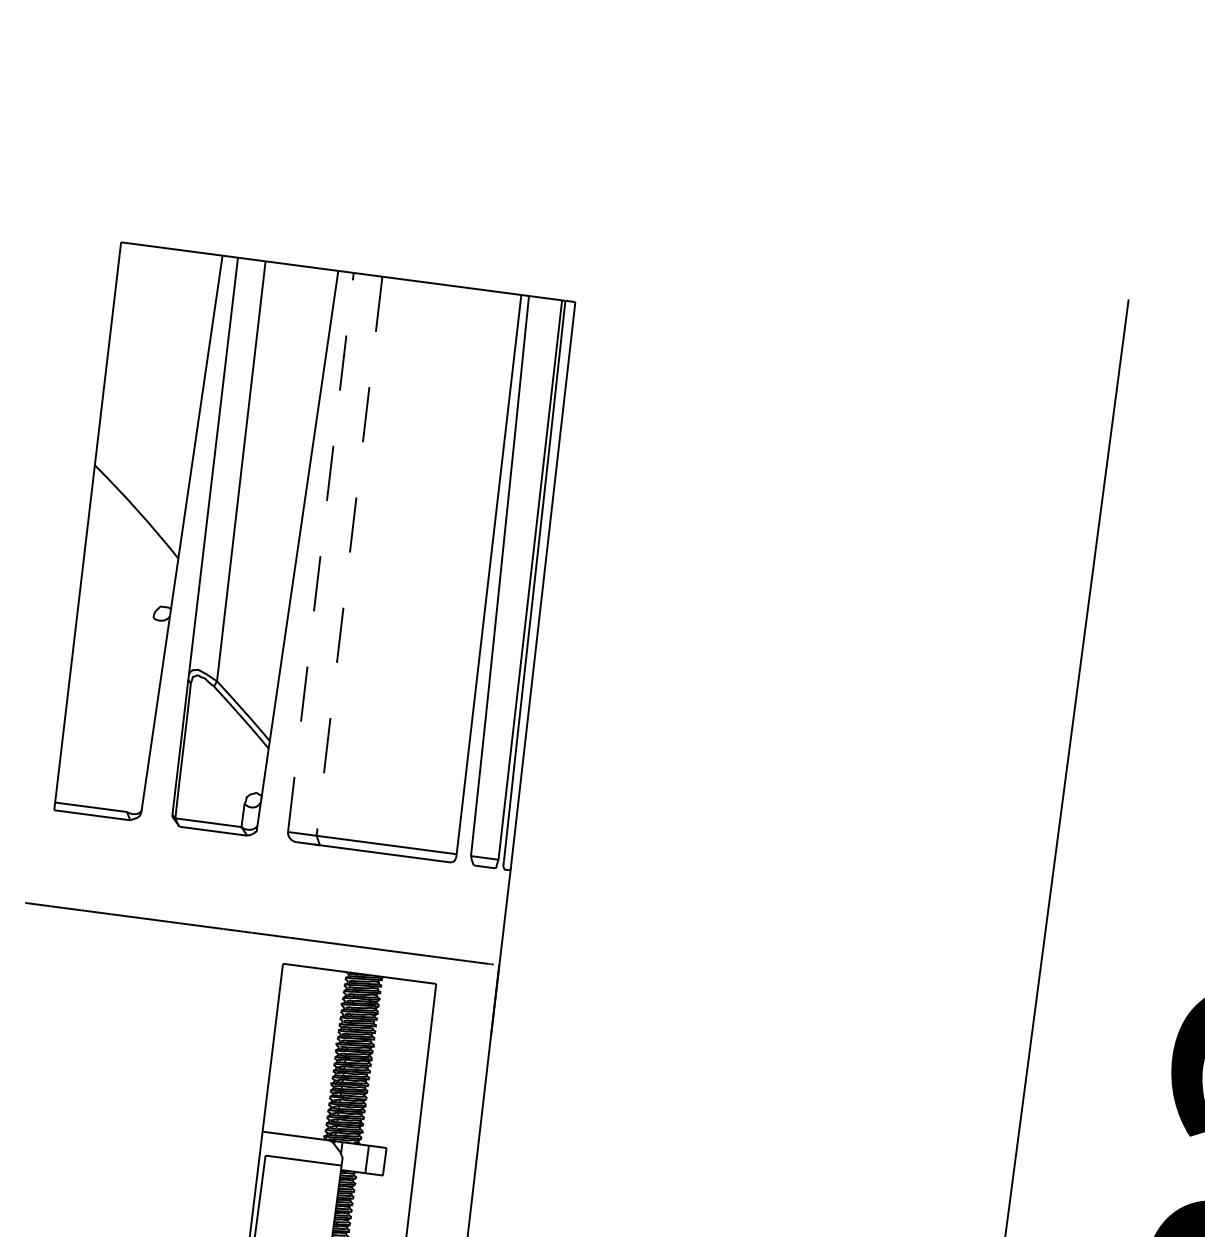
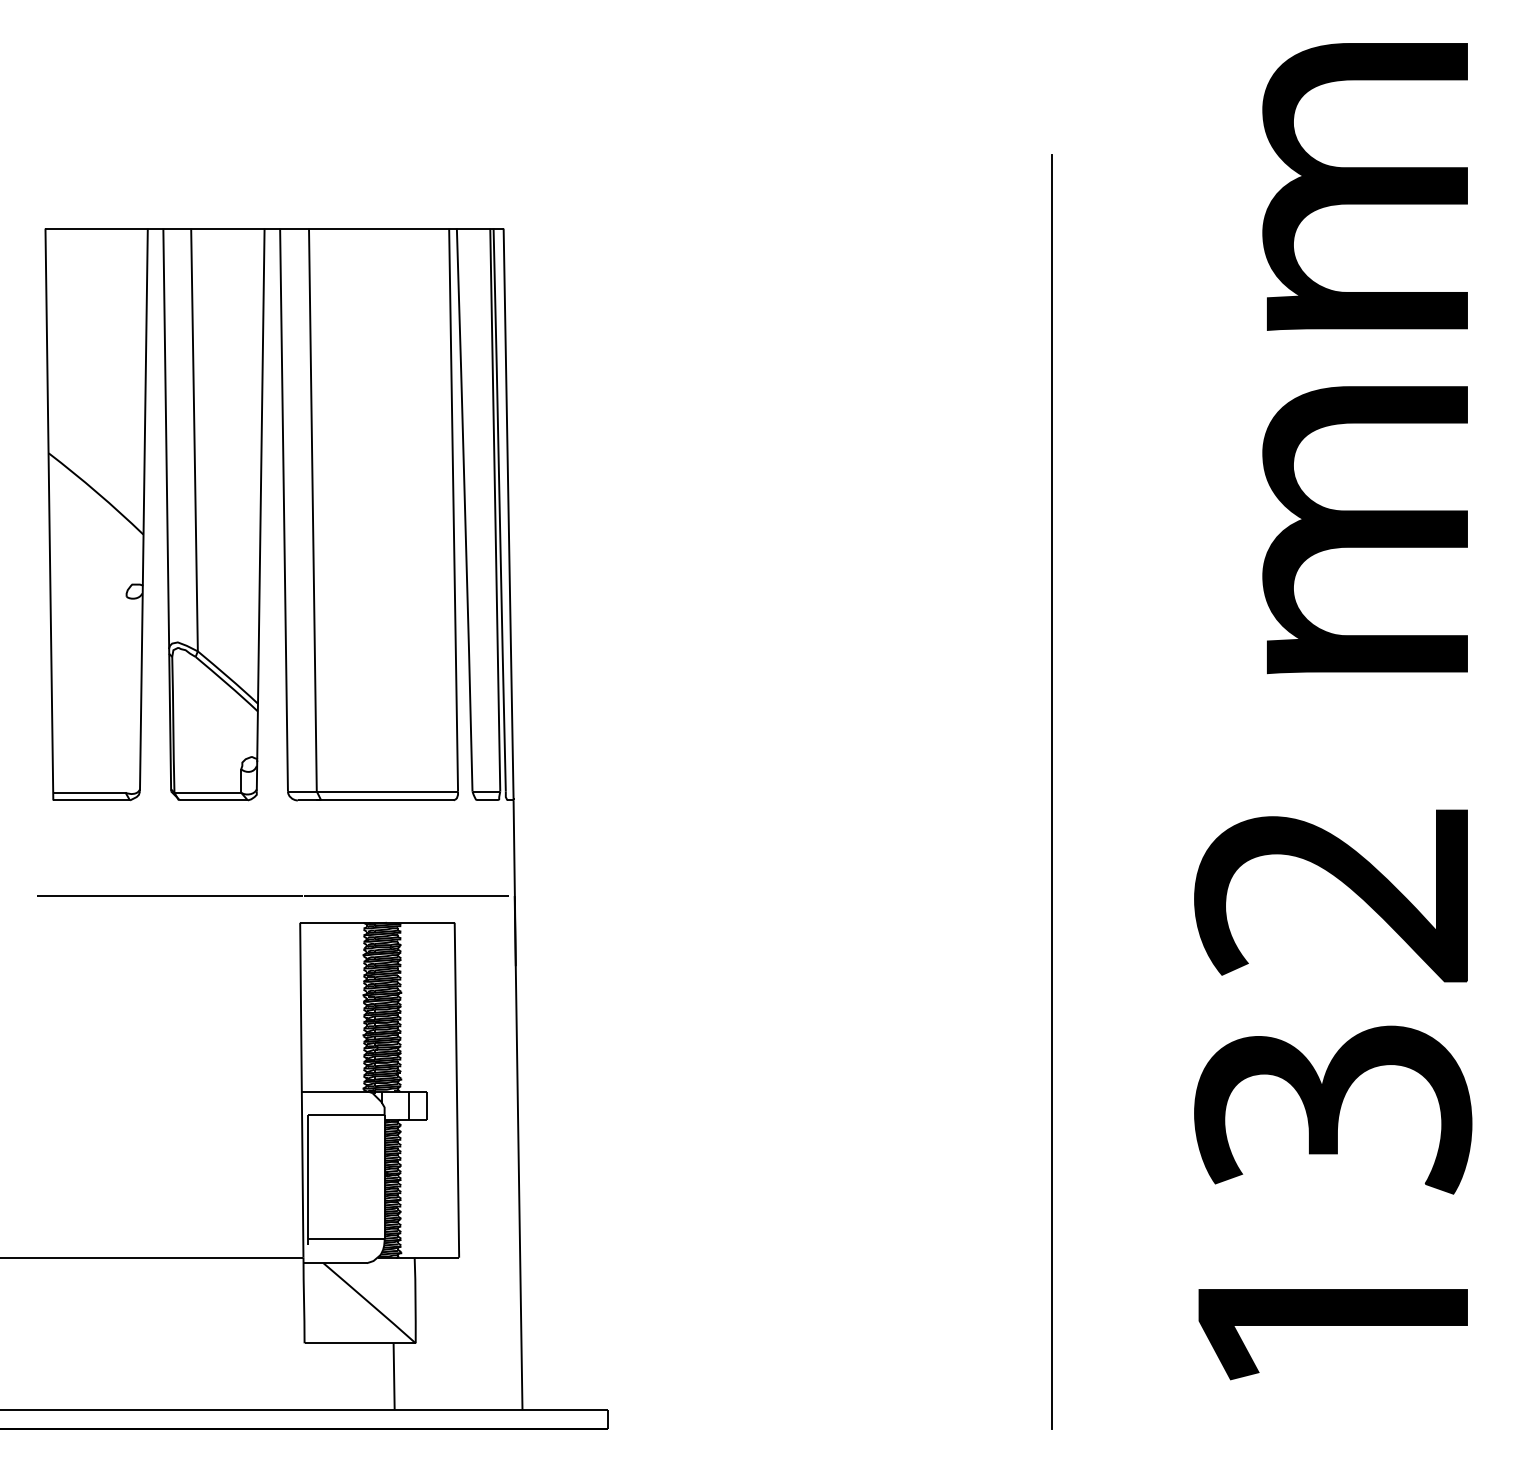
line: (321, 551) -> (284, 509), dashed -> solid
line: (349, 556) -> (312, 510), dashed -> solid

